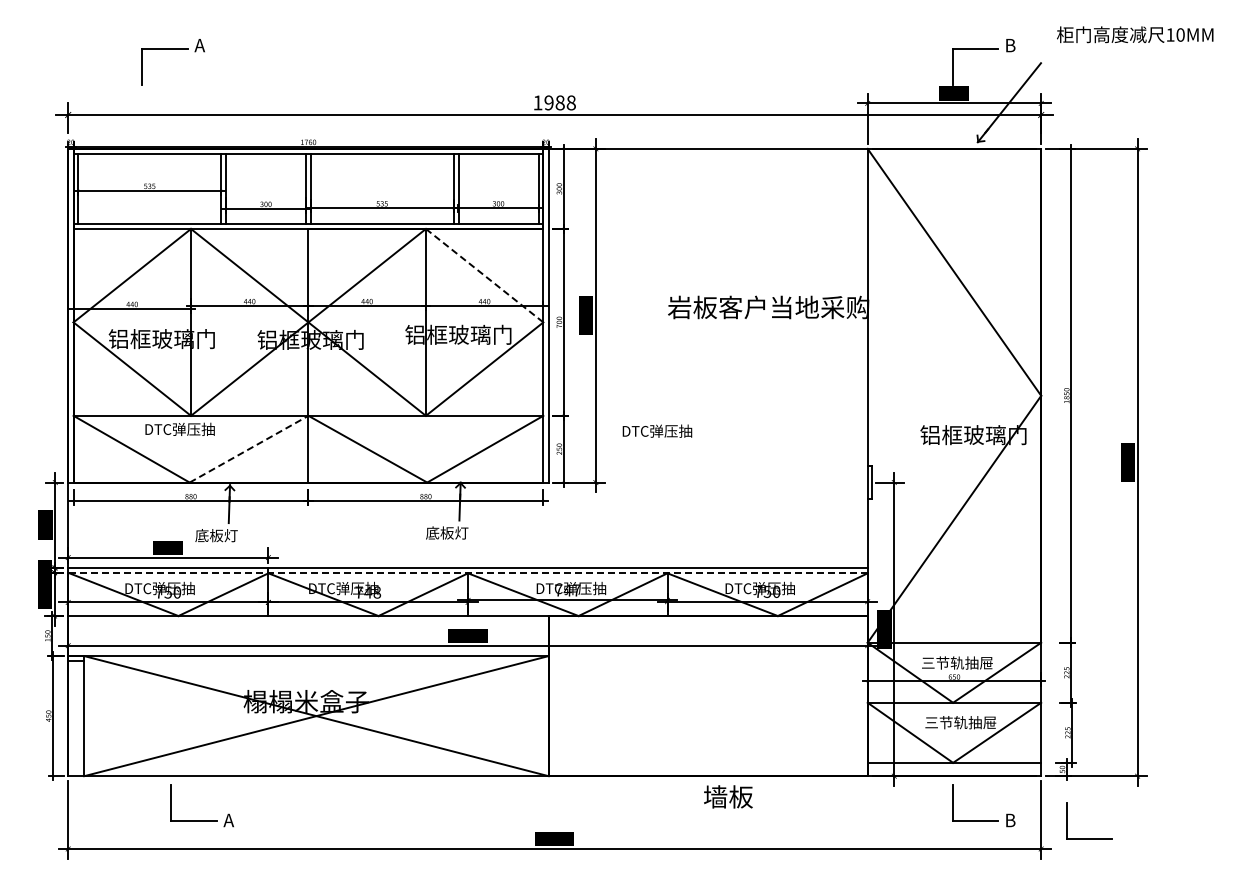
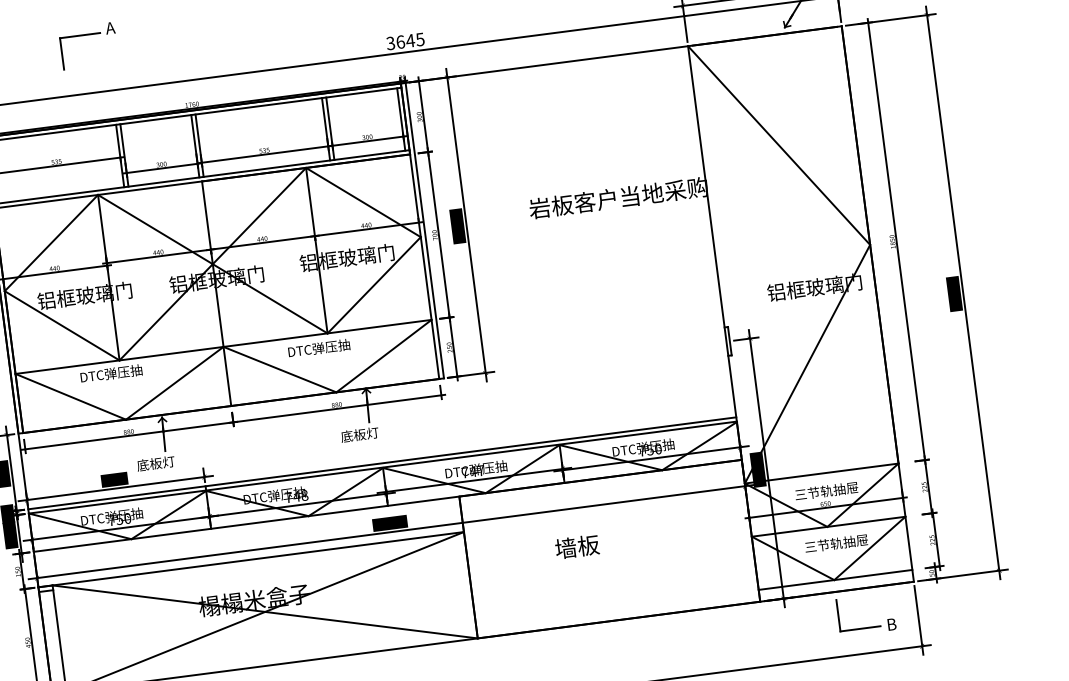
part: (172, 49) -> (86, 34), moved
text: (554, 102) -> (405, 41), 1988 -> 3645
line: (485, 276) -> (364, 203), dashed -> solid
text: (657, 430) -> (319, 347), moved
line: (249, 448) -> (175, 382), dashed -> solid
line: (467, 572) -> (382, 467), dashed -> solid
text: (728, 796) -> (577, 546), moved
part: (1089, 838) -> (963, 631), removed

